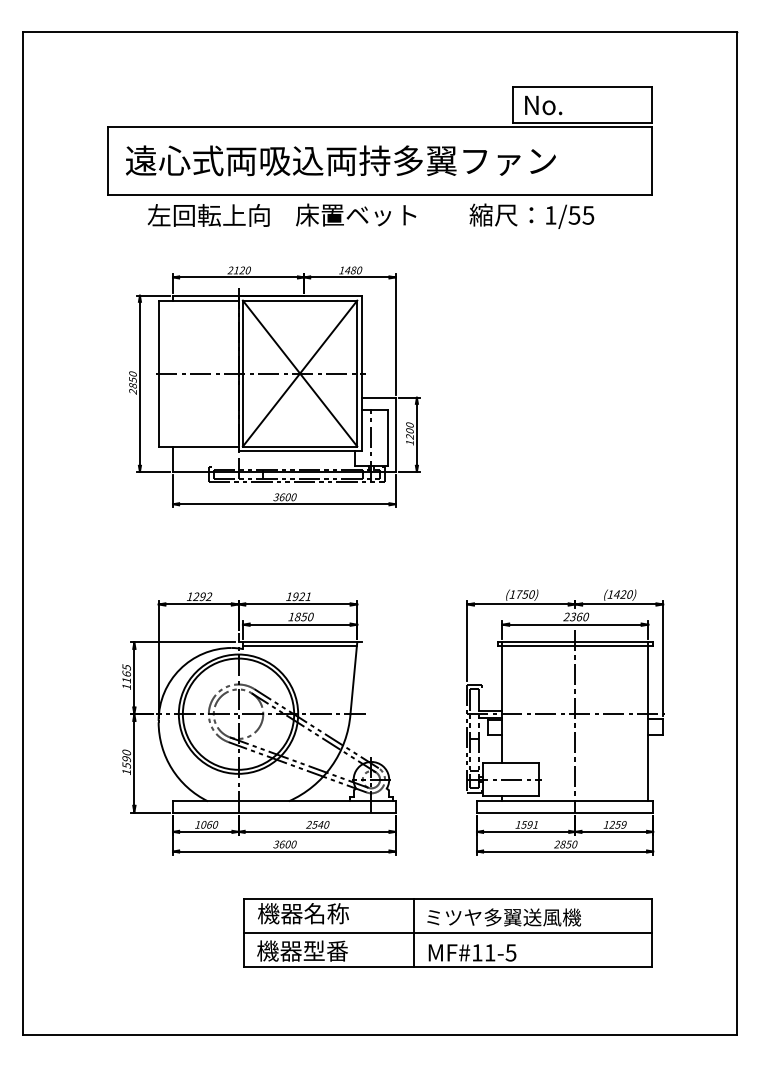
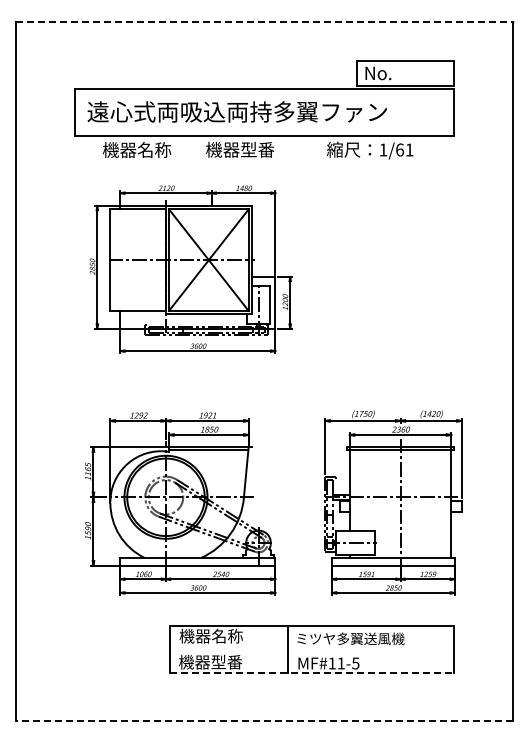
line: (380, 32) -> (264, 22), solid -> dashed
text: (355, 214) -> (247, 149), 床置ベット -> 機器型番
text: (581, 214) -> (404, 149), 1/55 -> 1/61
text: (207, 216) -> (144, 150), 左回転上向 -> 機器名称
line: (447, 932) -> (311, 649), removed
line: (448, 967) -> (312, 673), solid -> dashed
line: (380, 1034) -> (264, 720), solid -> dashed

